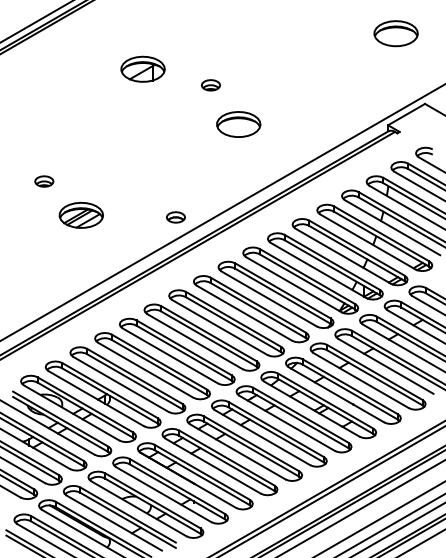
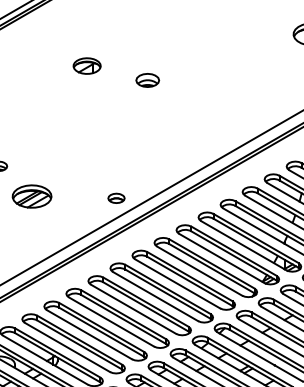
part: (142, 68) -> (86, 65), size x0.7
part: (210, 85) -> (147, 80), size x1.4
part: (238, 124) -> (172, 115), removed

